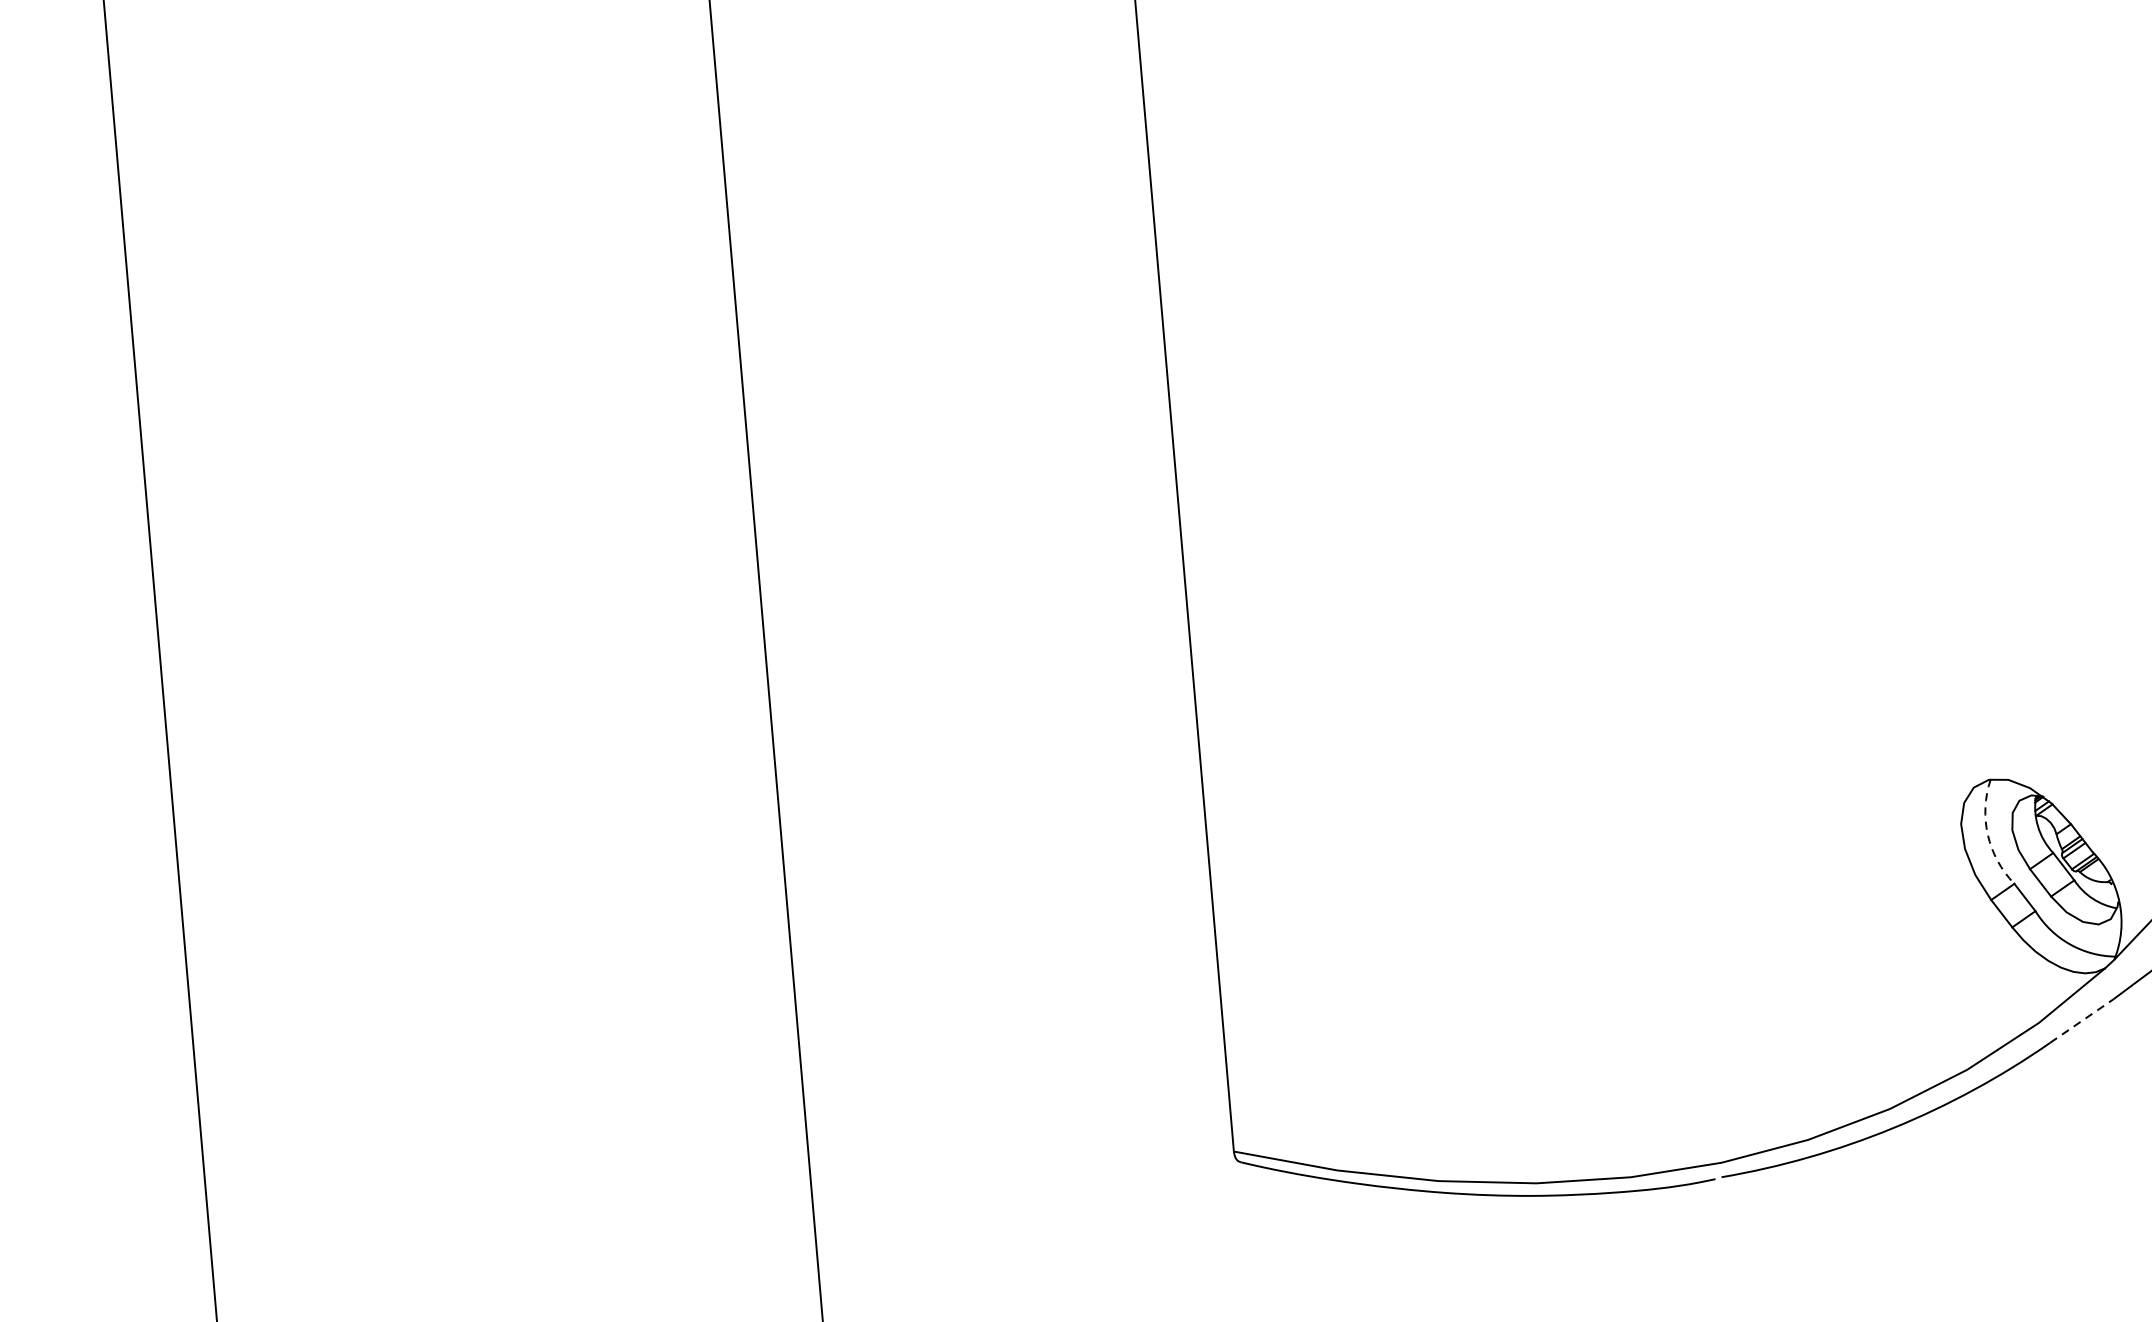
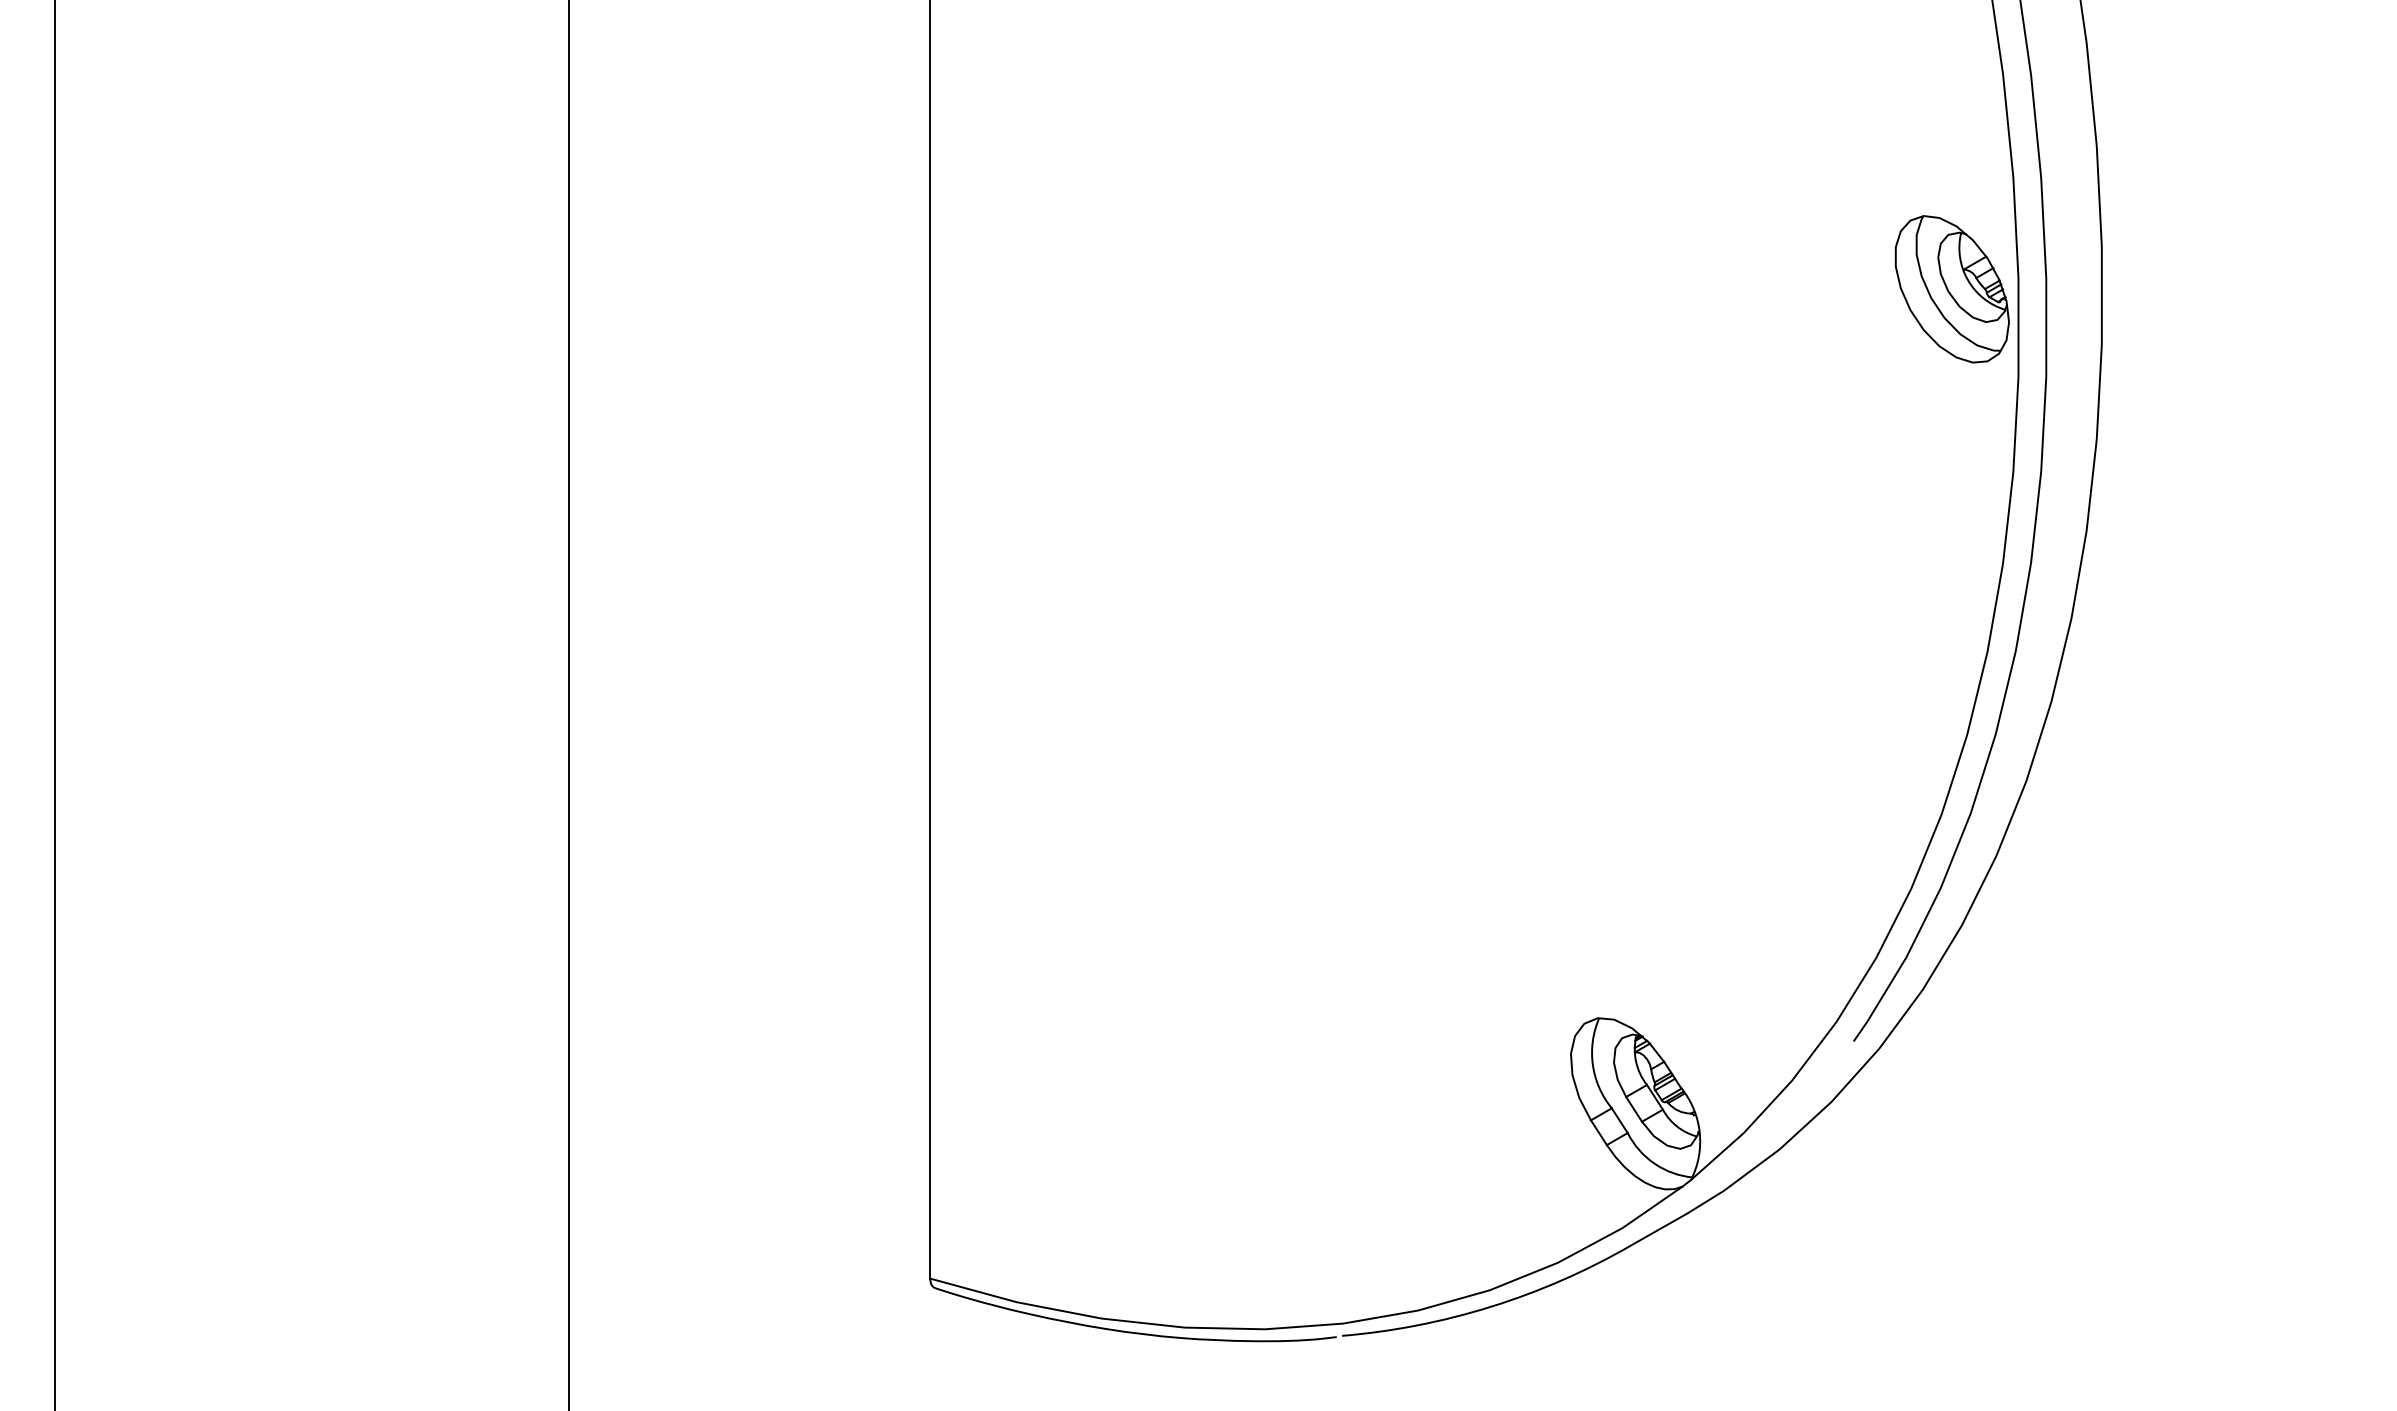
arc: (1987, 834) -> (1592, 1064), dashed -> solid
line: (2081, 1020) -> (1658, 1229), dashed -> solid

